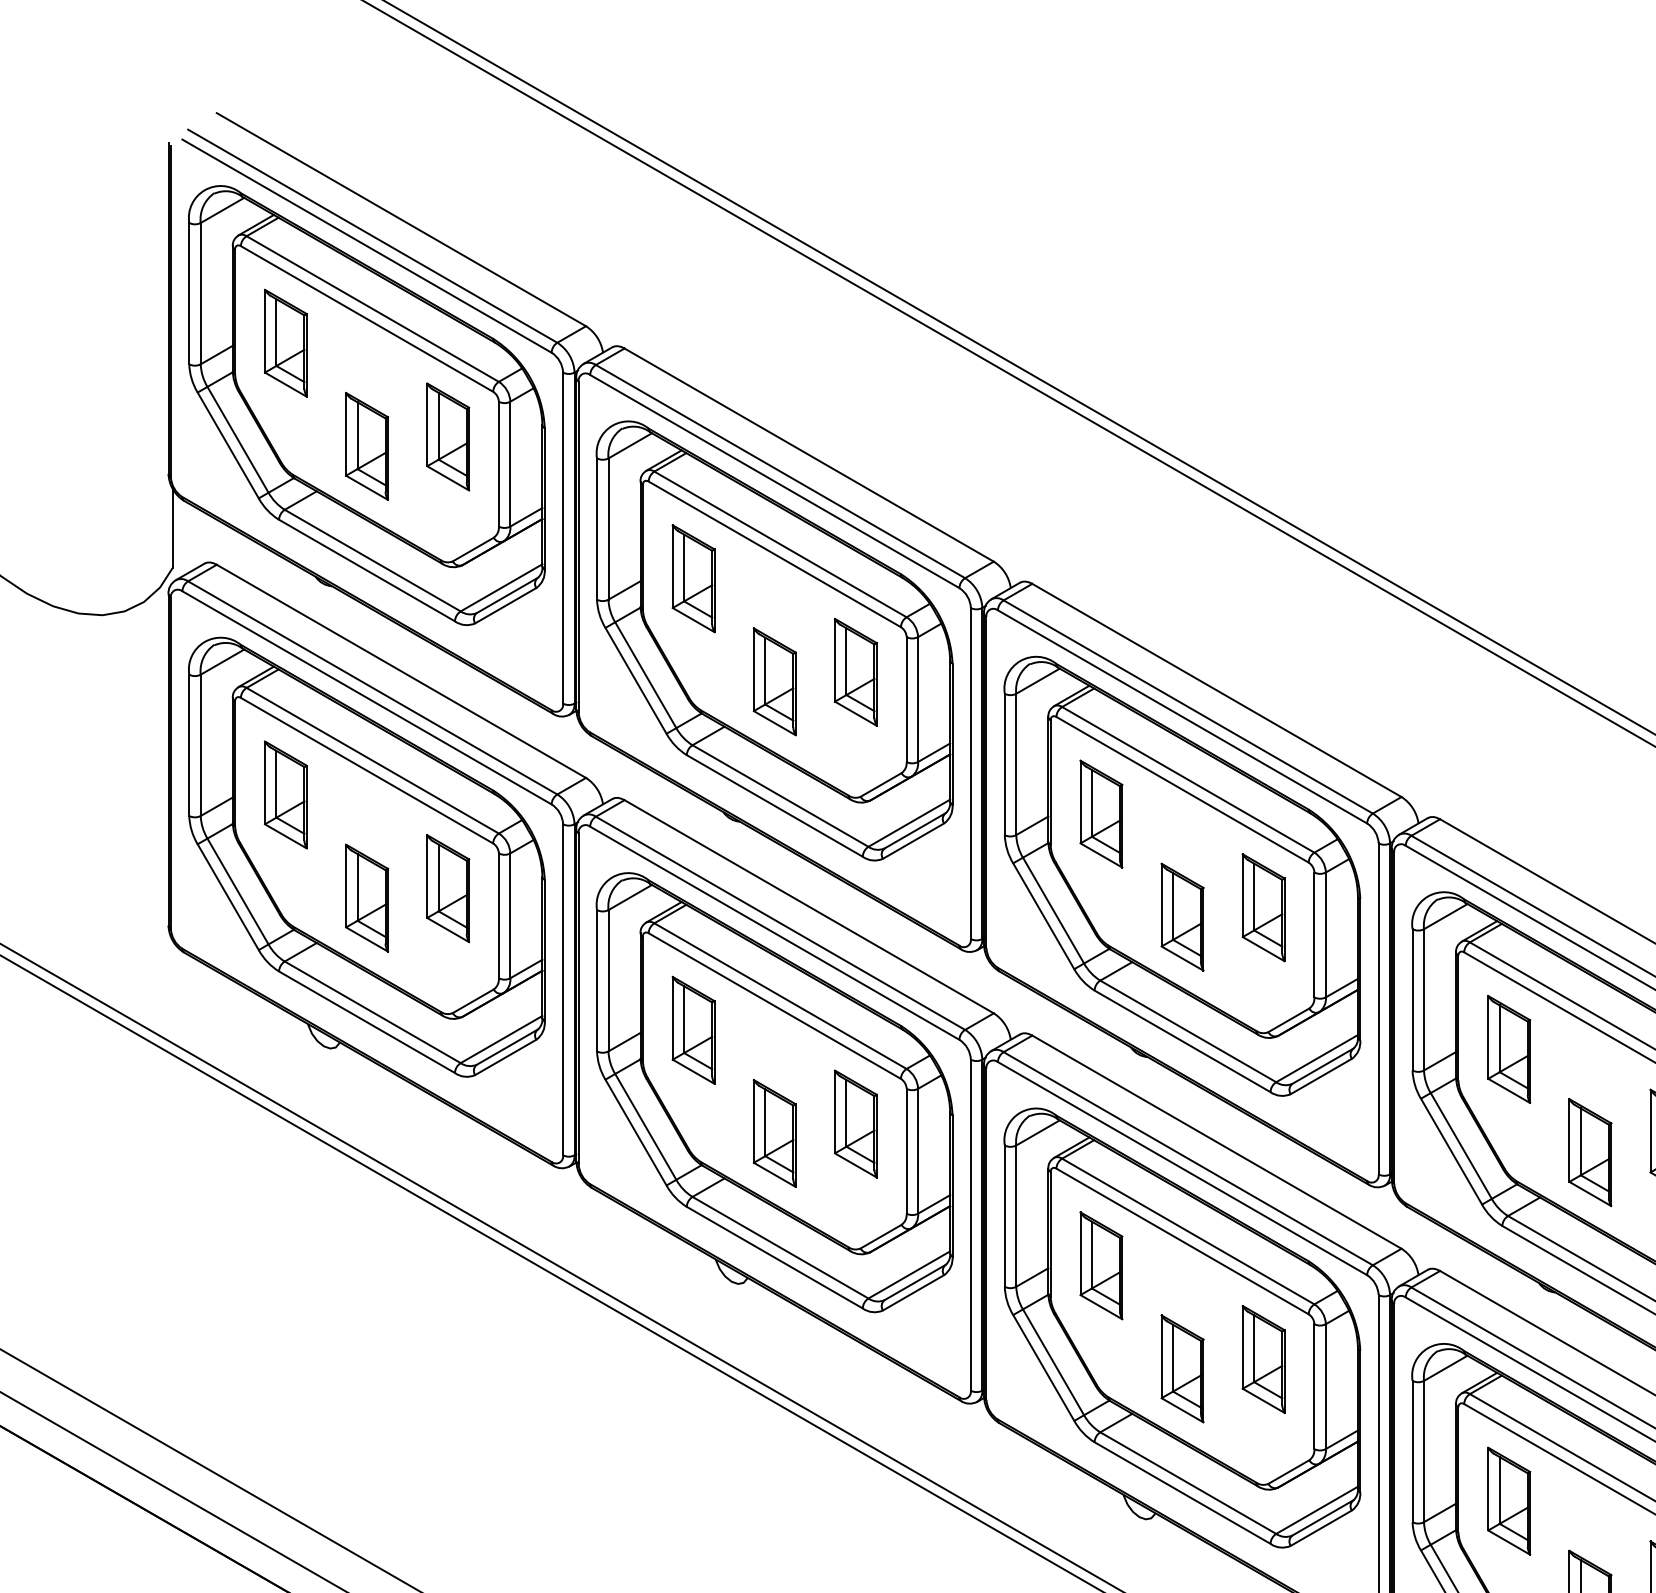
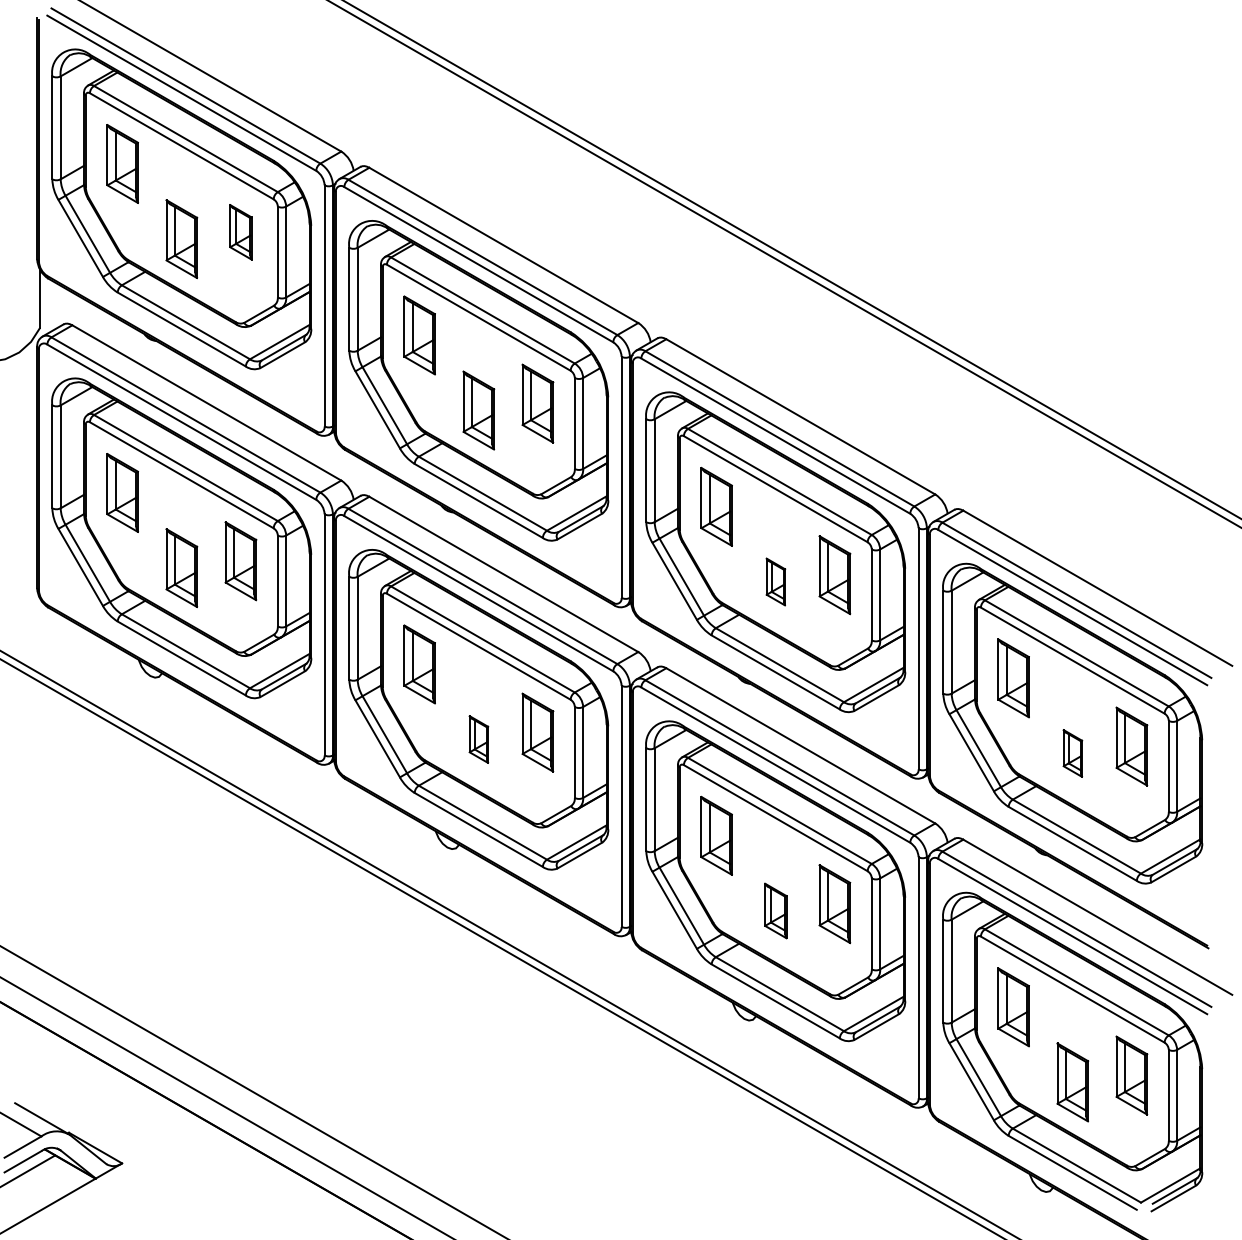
part: (447, 437) -> (240, 232), size x0.7
part: (1182, 916) -> (775, 581), size x0.6
part: (774, 1133) -> (478, 739), size x0.6
part: (1589, 1152) -> (1072, 753), size x0.6
part: (1182, 1368) -> (775, 910), size x0.7

